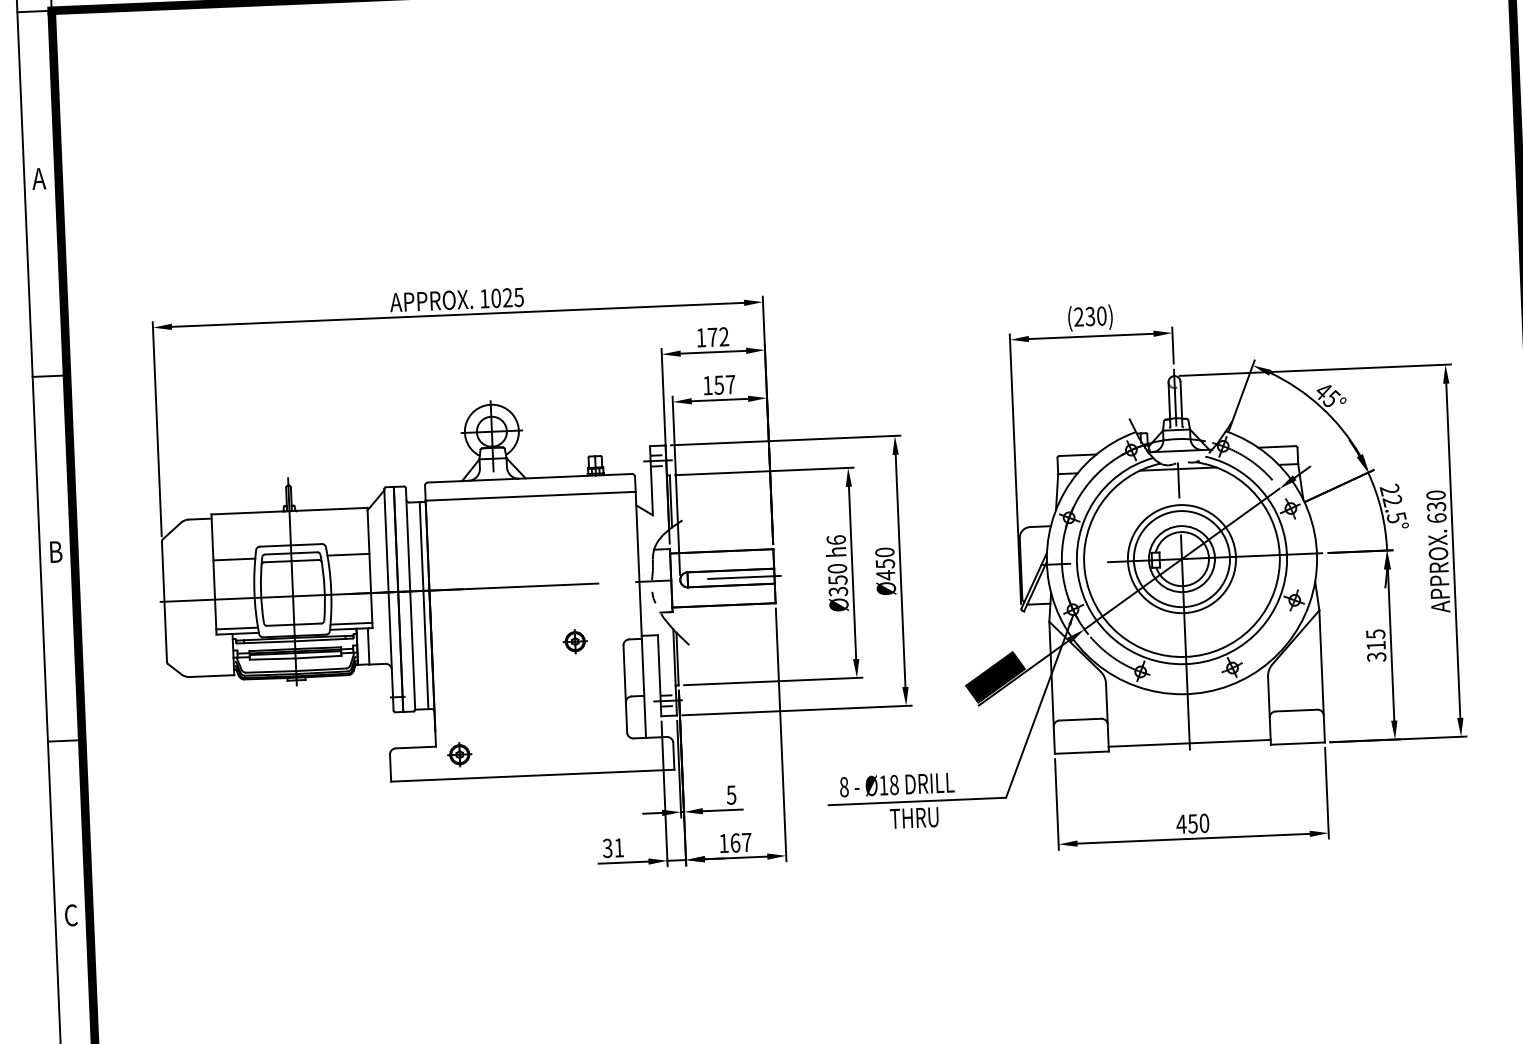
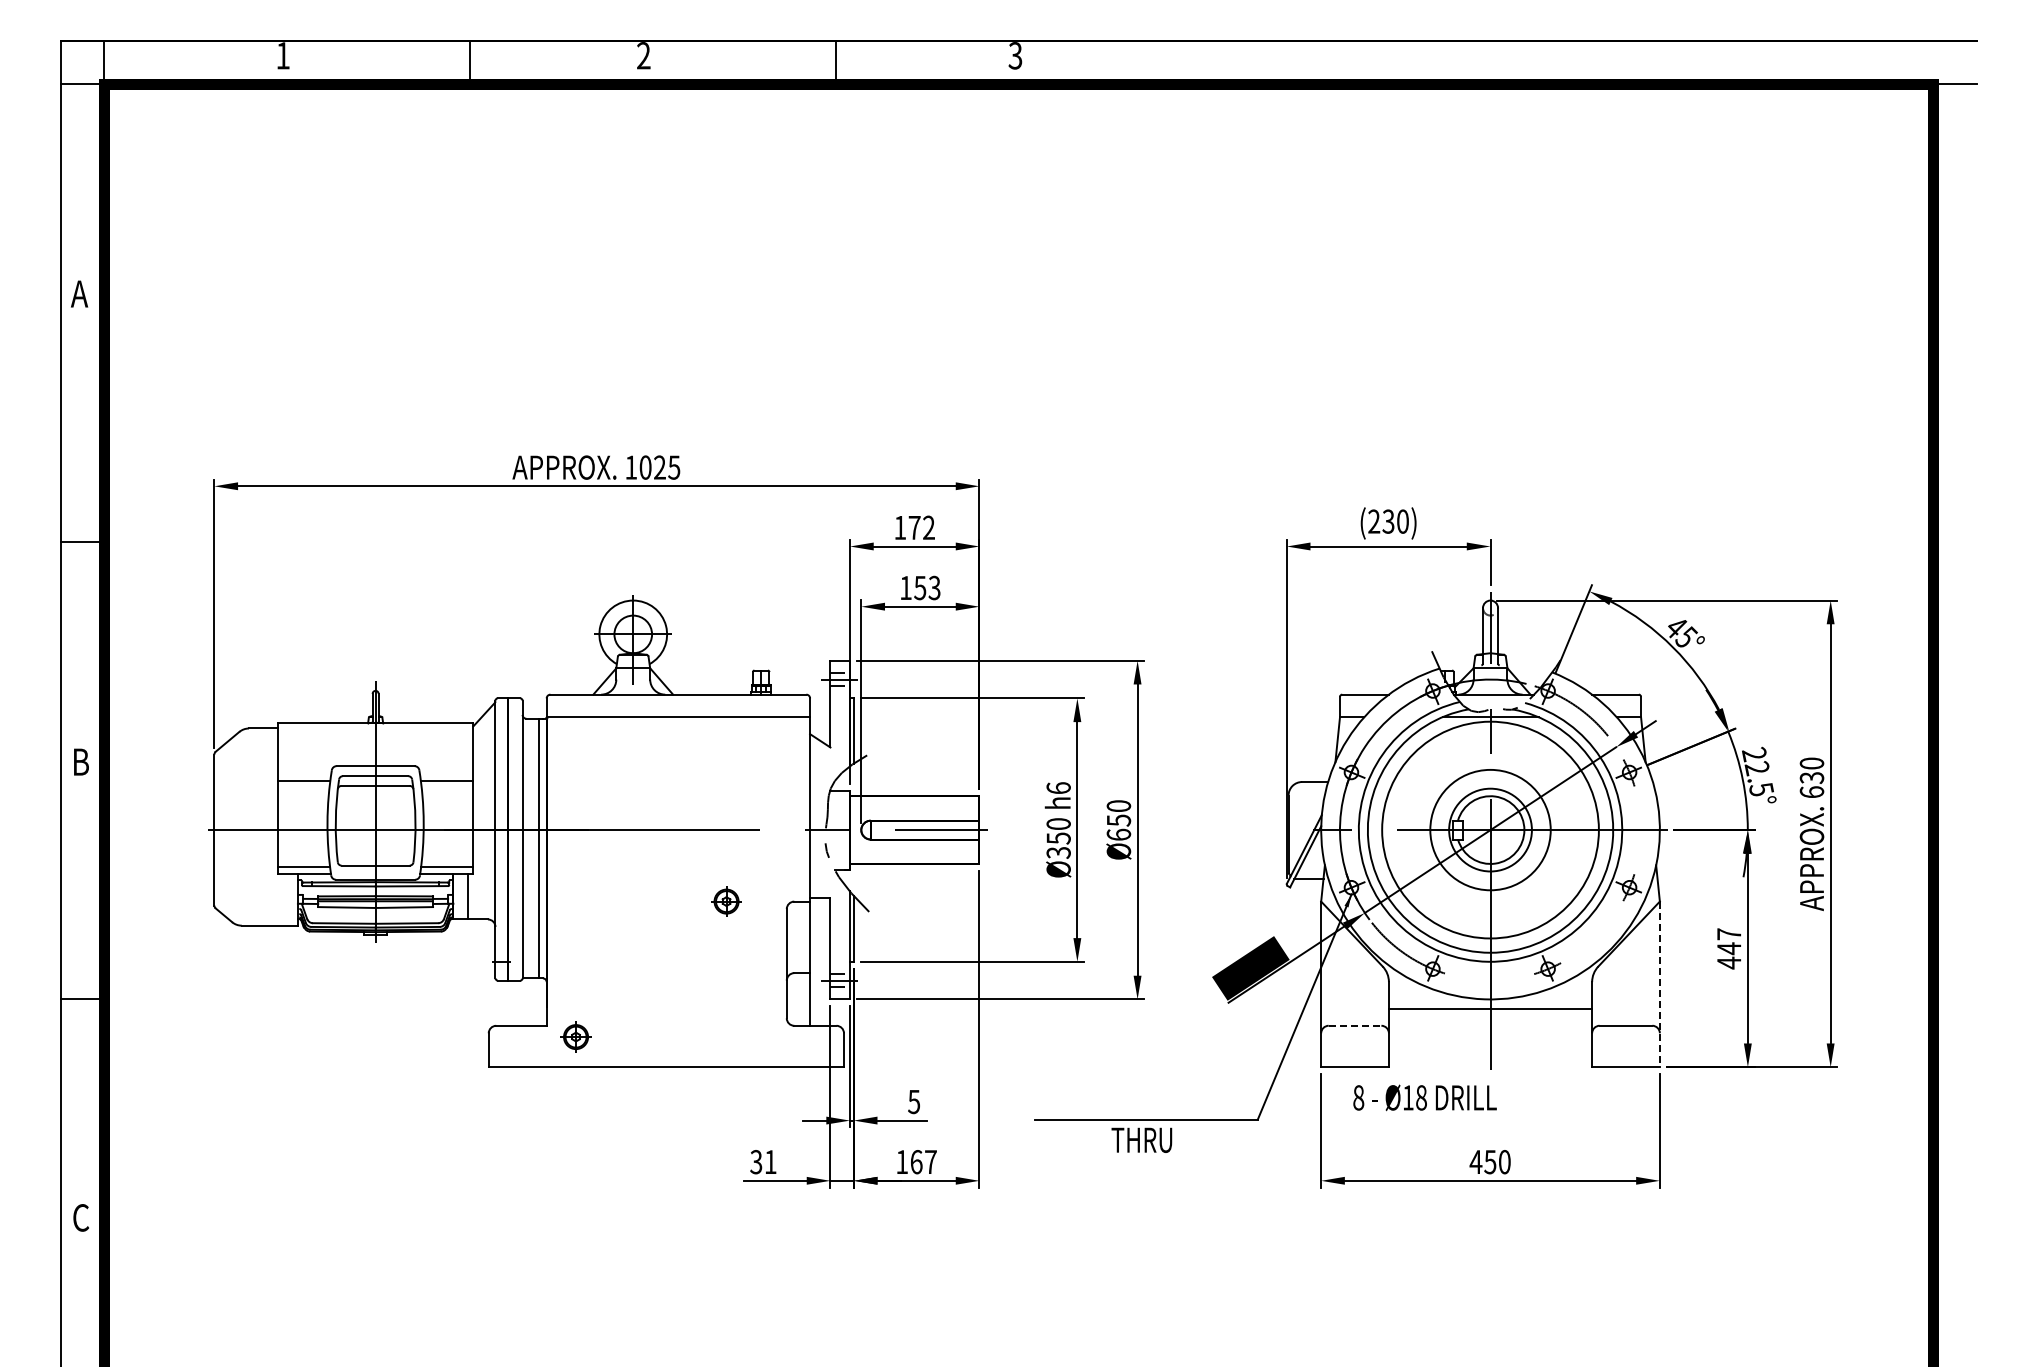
text: (730, 384) -> (934, 587), 157 -> 153
circle: (1181, 558) -> (1490, 829), size x1.6
text: (885, 575) -> (1118, 834), Ø450 -> Ø650
text: (1376, 645) -> (1729, 948), 315 -> 447
line: (1321, 676) -> (1659, 984), solid -> dashed
line: (1080, 719) -> (1355, 1025), solid -> dashed
line: (1189, 743) -> (1490, 1009), moved
text: (896, 784) -> (1424, 1097), moved

